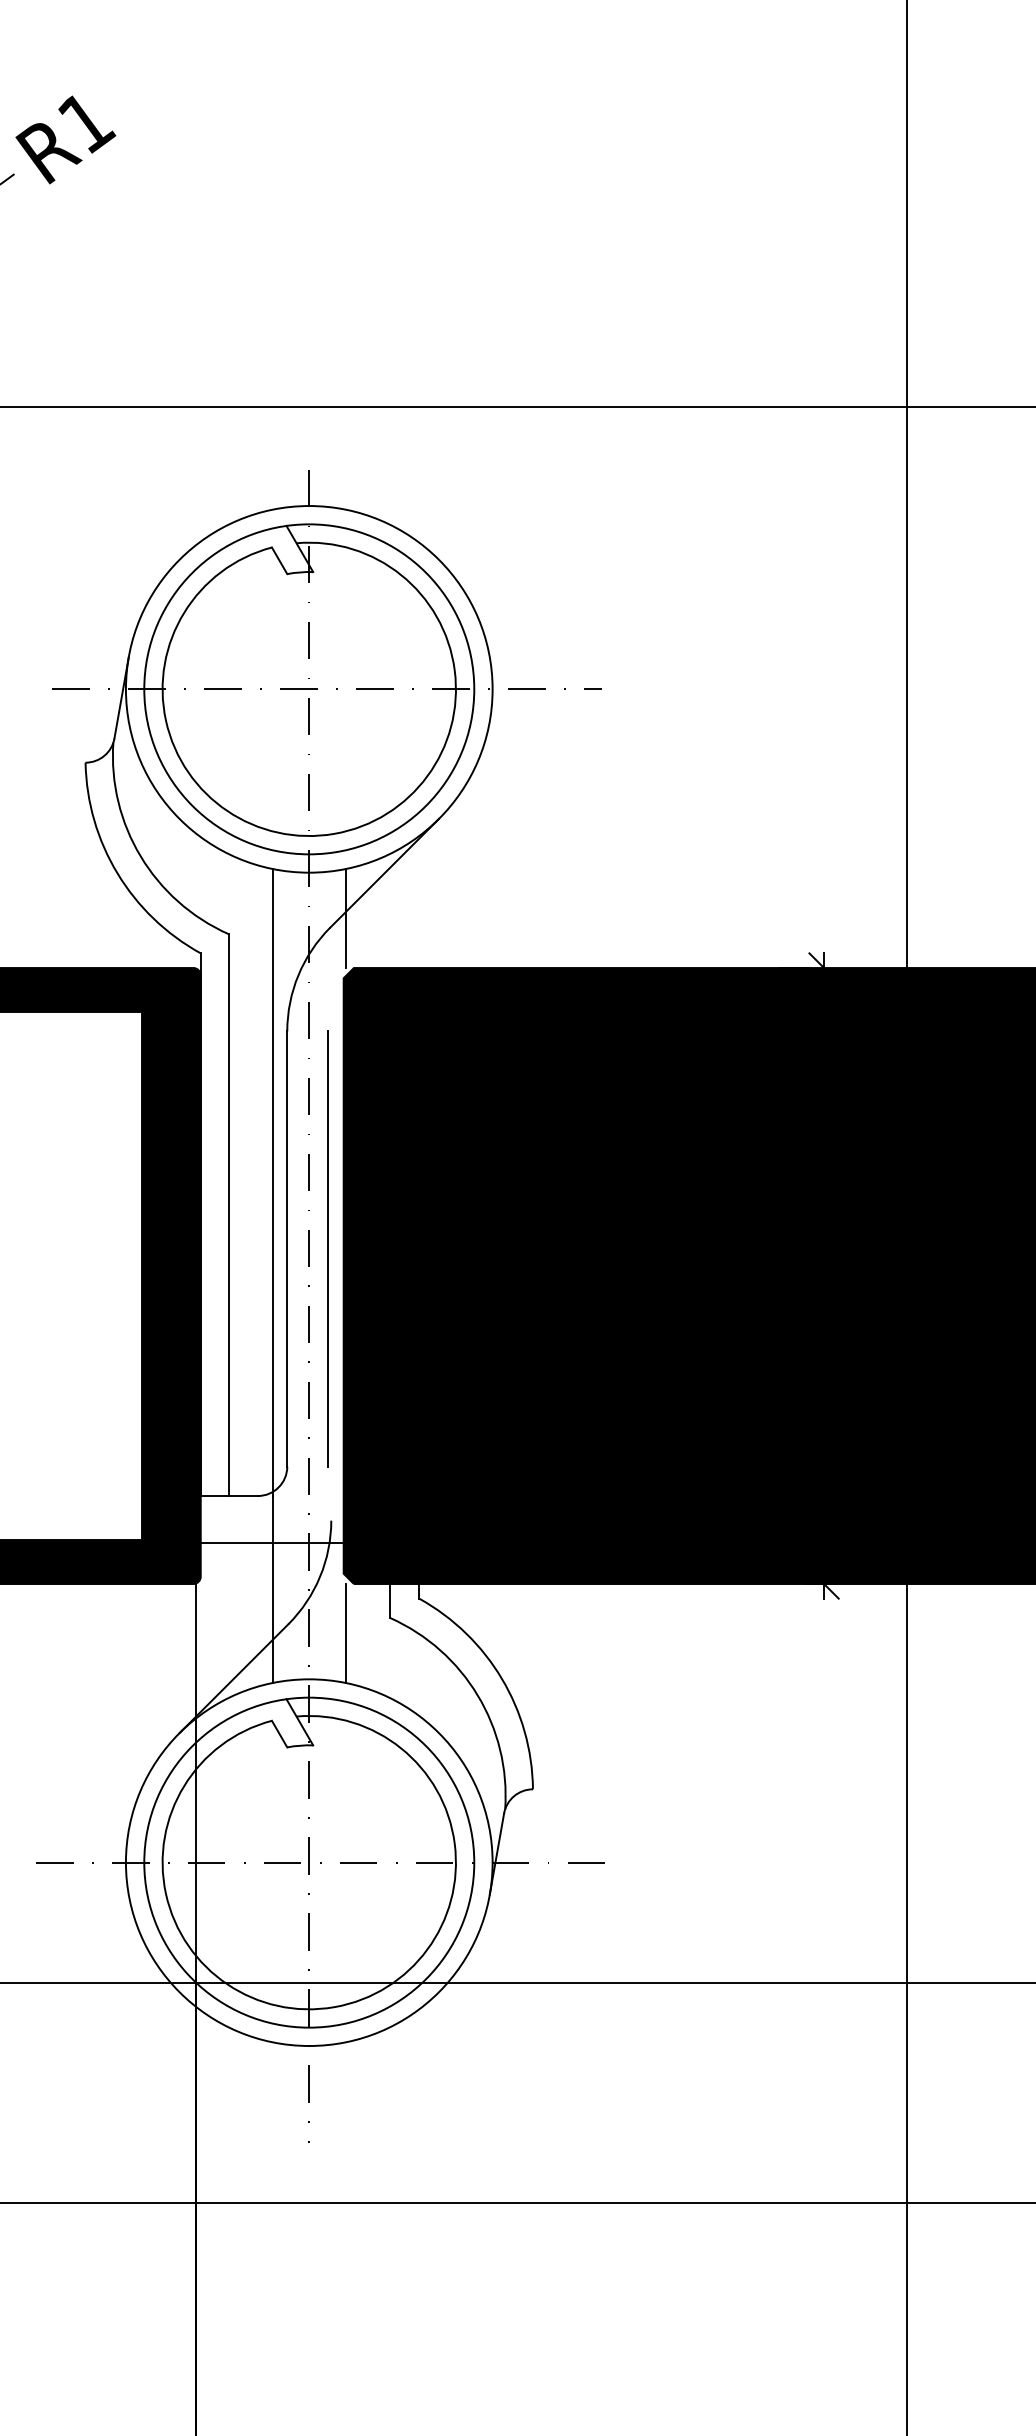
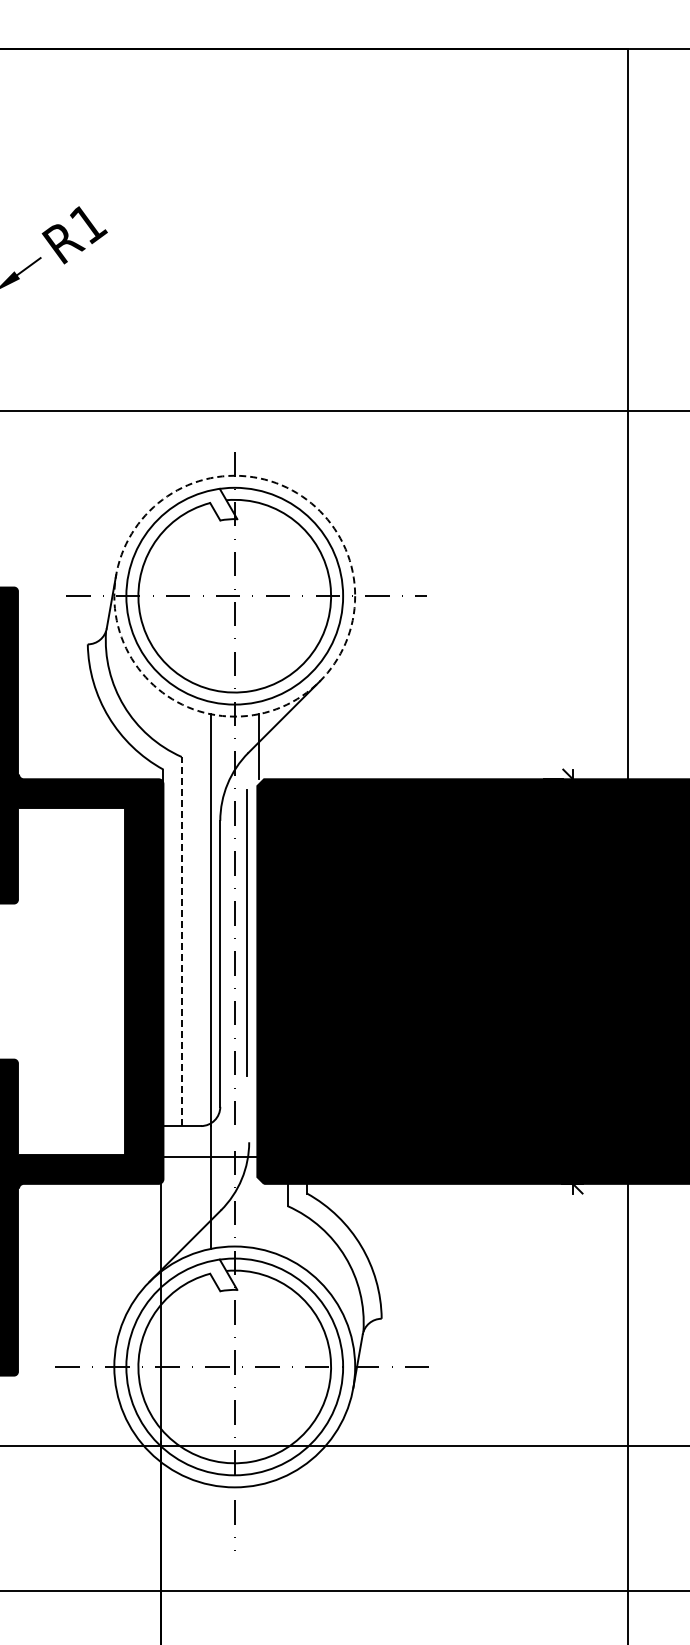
circle: (308, 688) -> (234, 595), solid -> dashed
line: (228, 1215) -> (181, 941), solid -> dashed
line: (327, 1248) -> (246, 932), moved
line: (345, 1632) -> (258, 1215), removed

